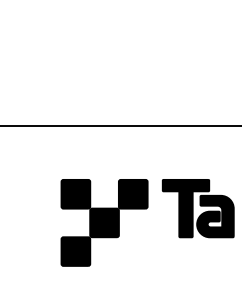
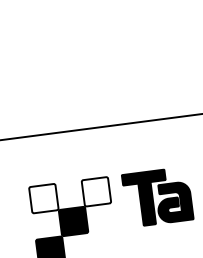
fill: (75, 193) -> (43, 197), removed
fill: (132, 193) -> (95, 191), removed

